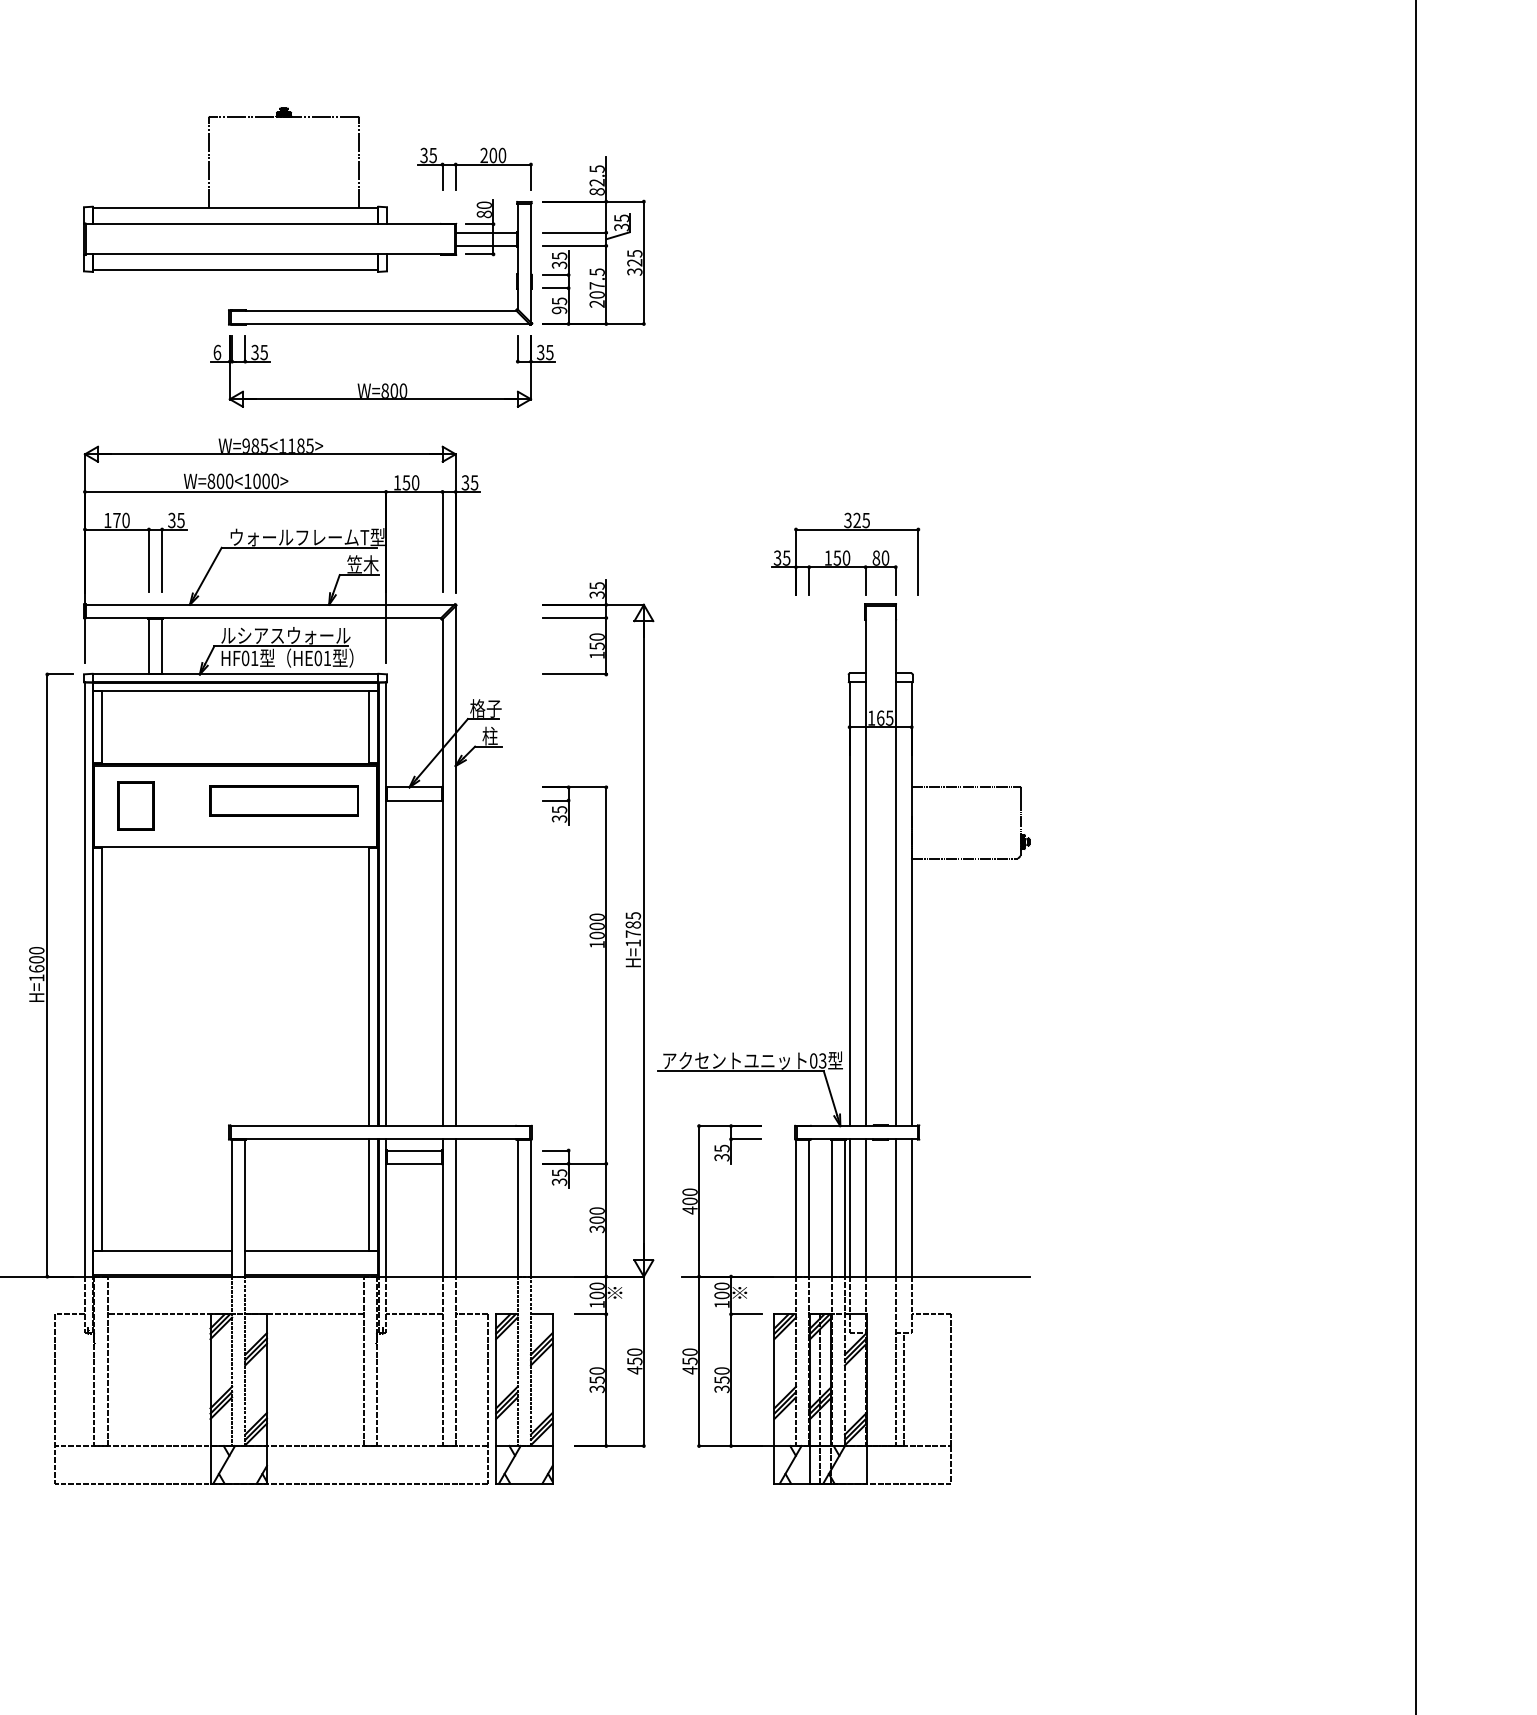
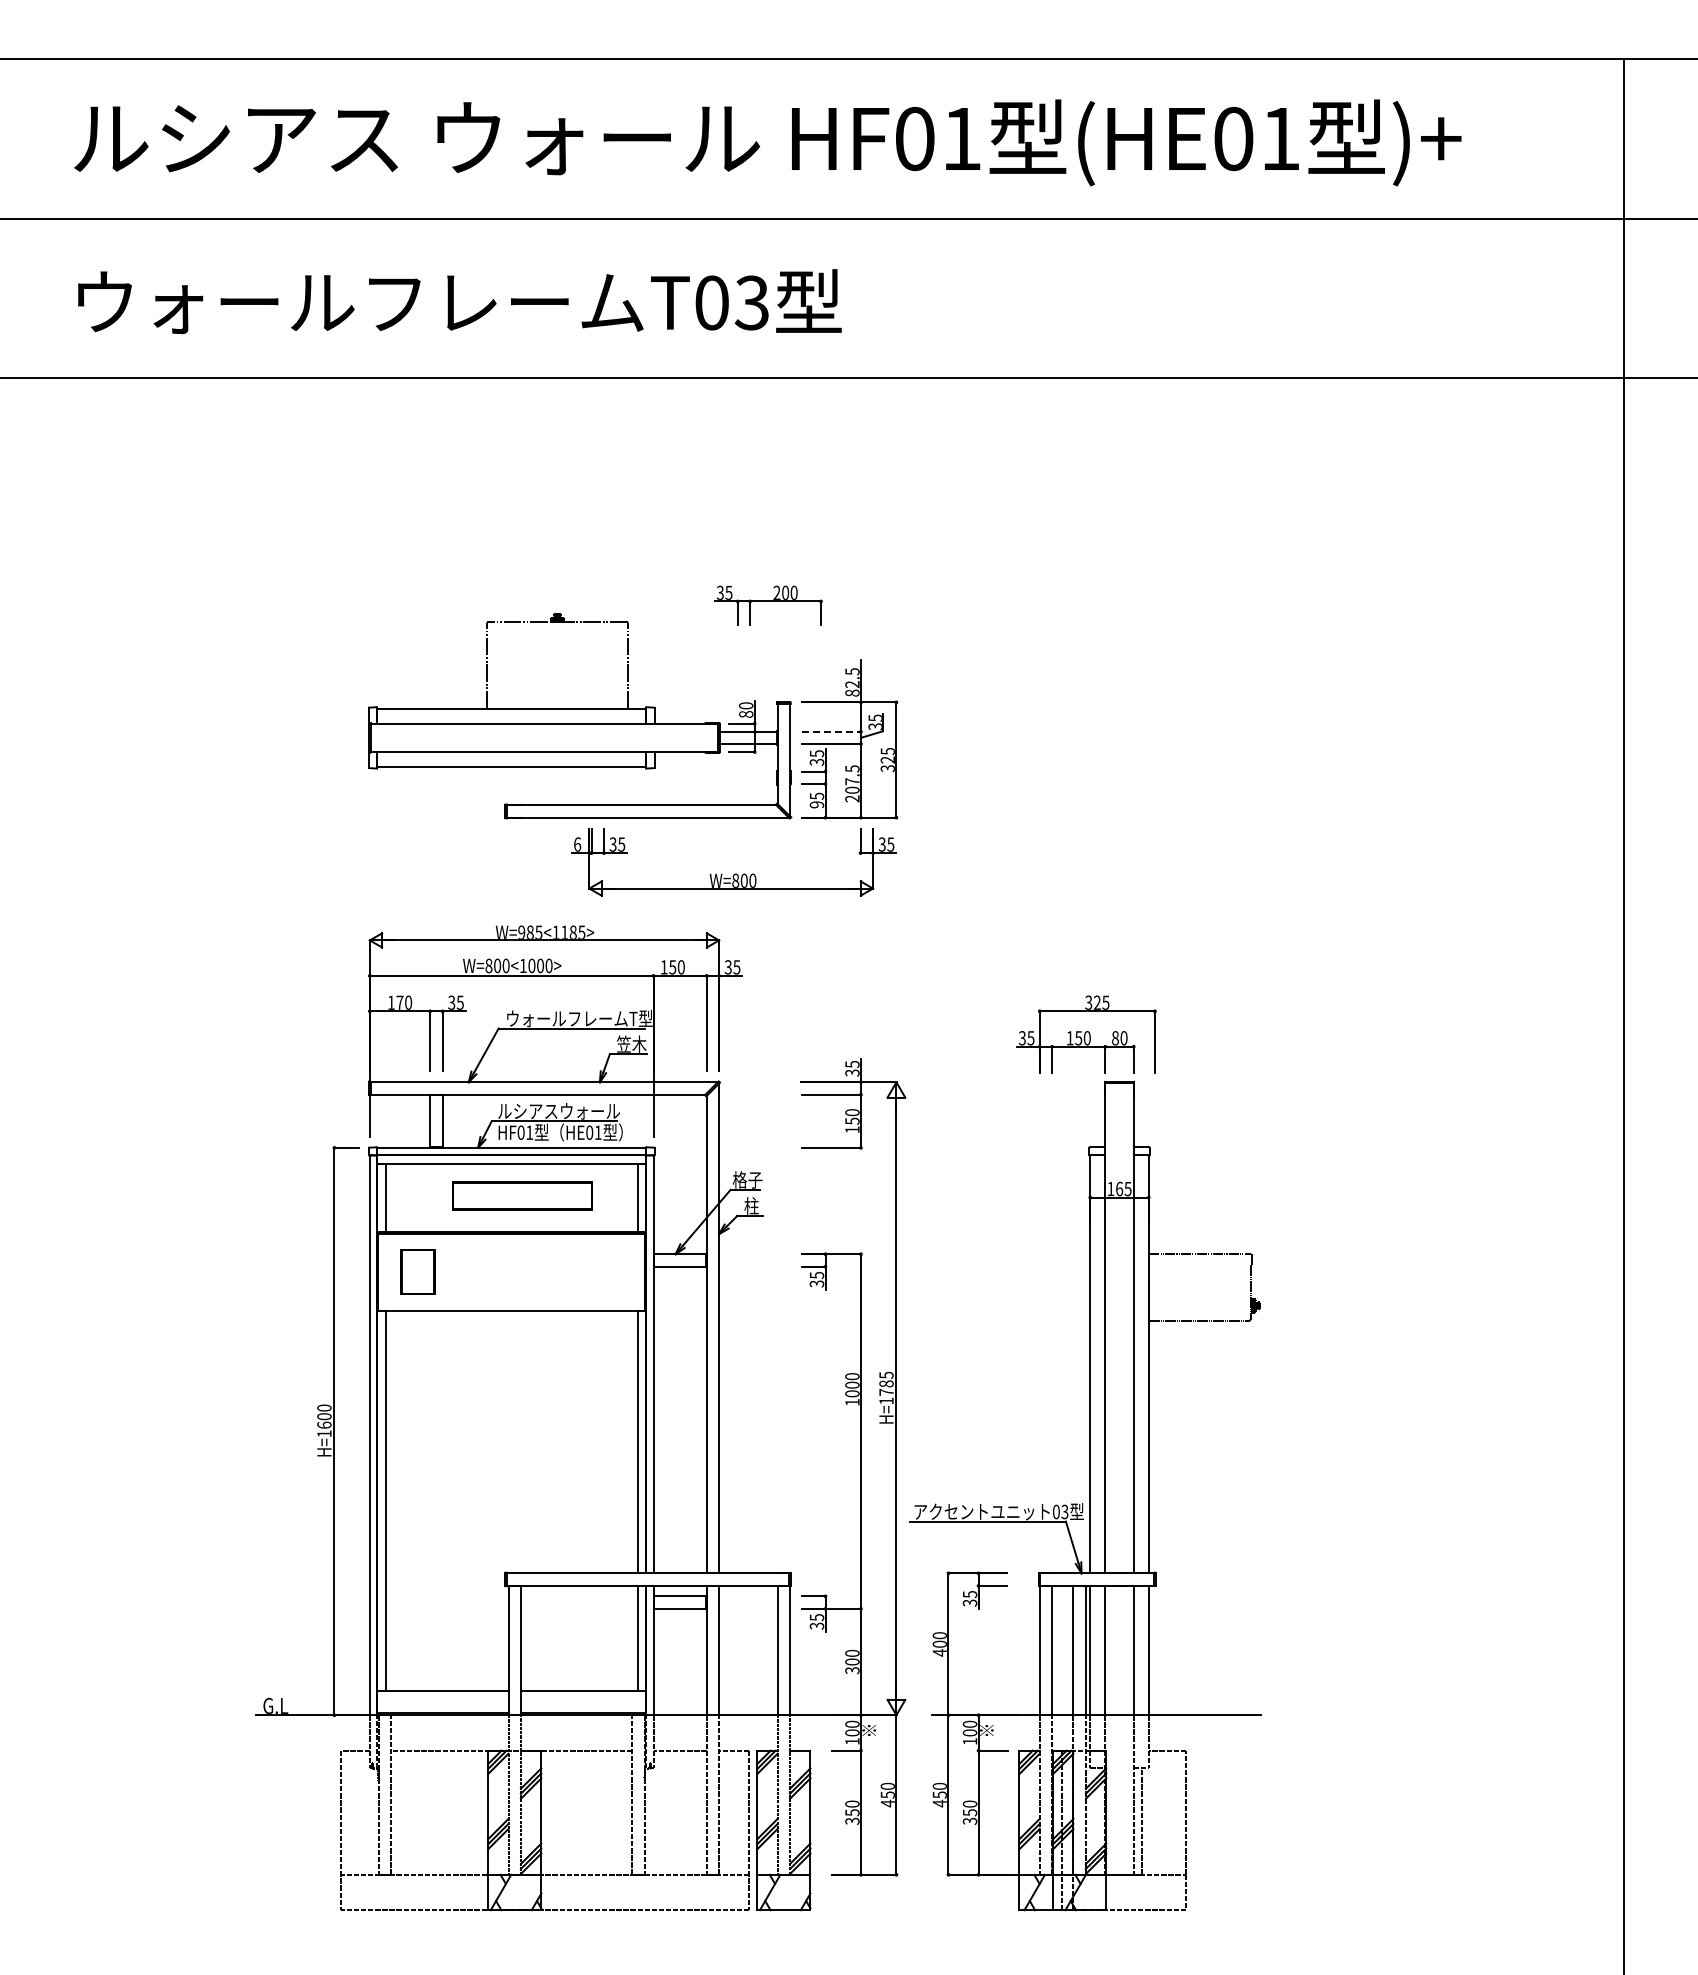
part: (475, 168) -> (768, 605), moved
line: (574, 232) -> (831, 731), solid -> dashed
part: (384, 383) -> (735, 873), moved
part: (284, 800) -> (522, 1195), moved

